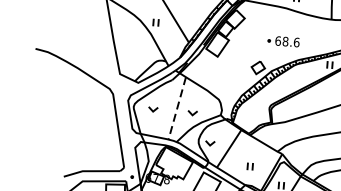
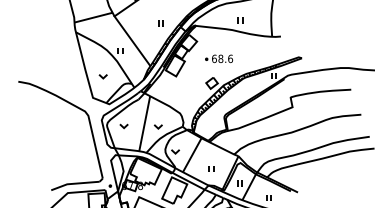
part: (284, 41) -> (219, 58), moved
part: (132, 50) -> (102, 76), added
line: (176, 109) -> (144, 124), dashed -> solid

